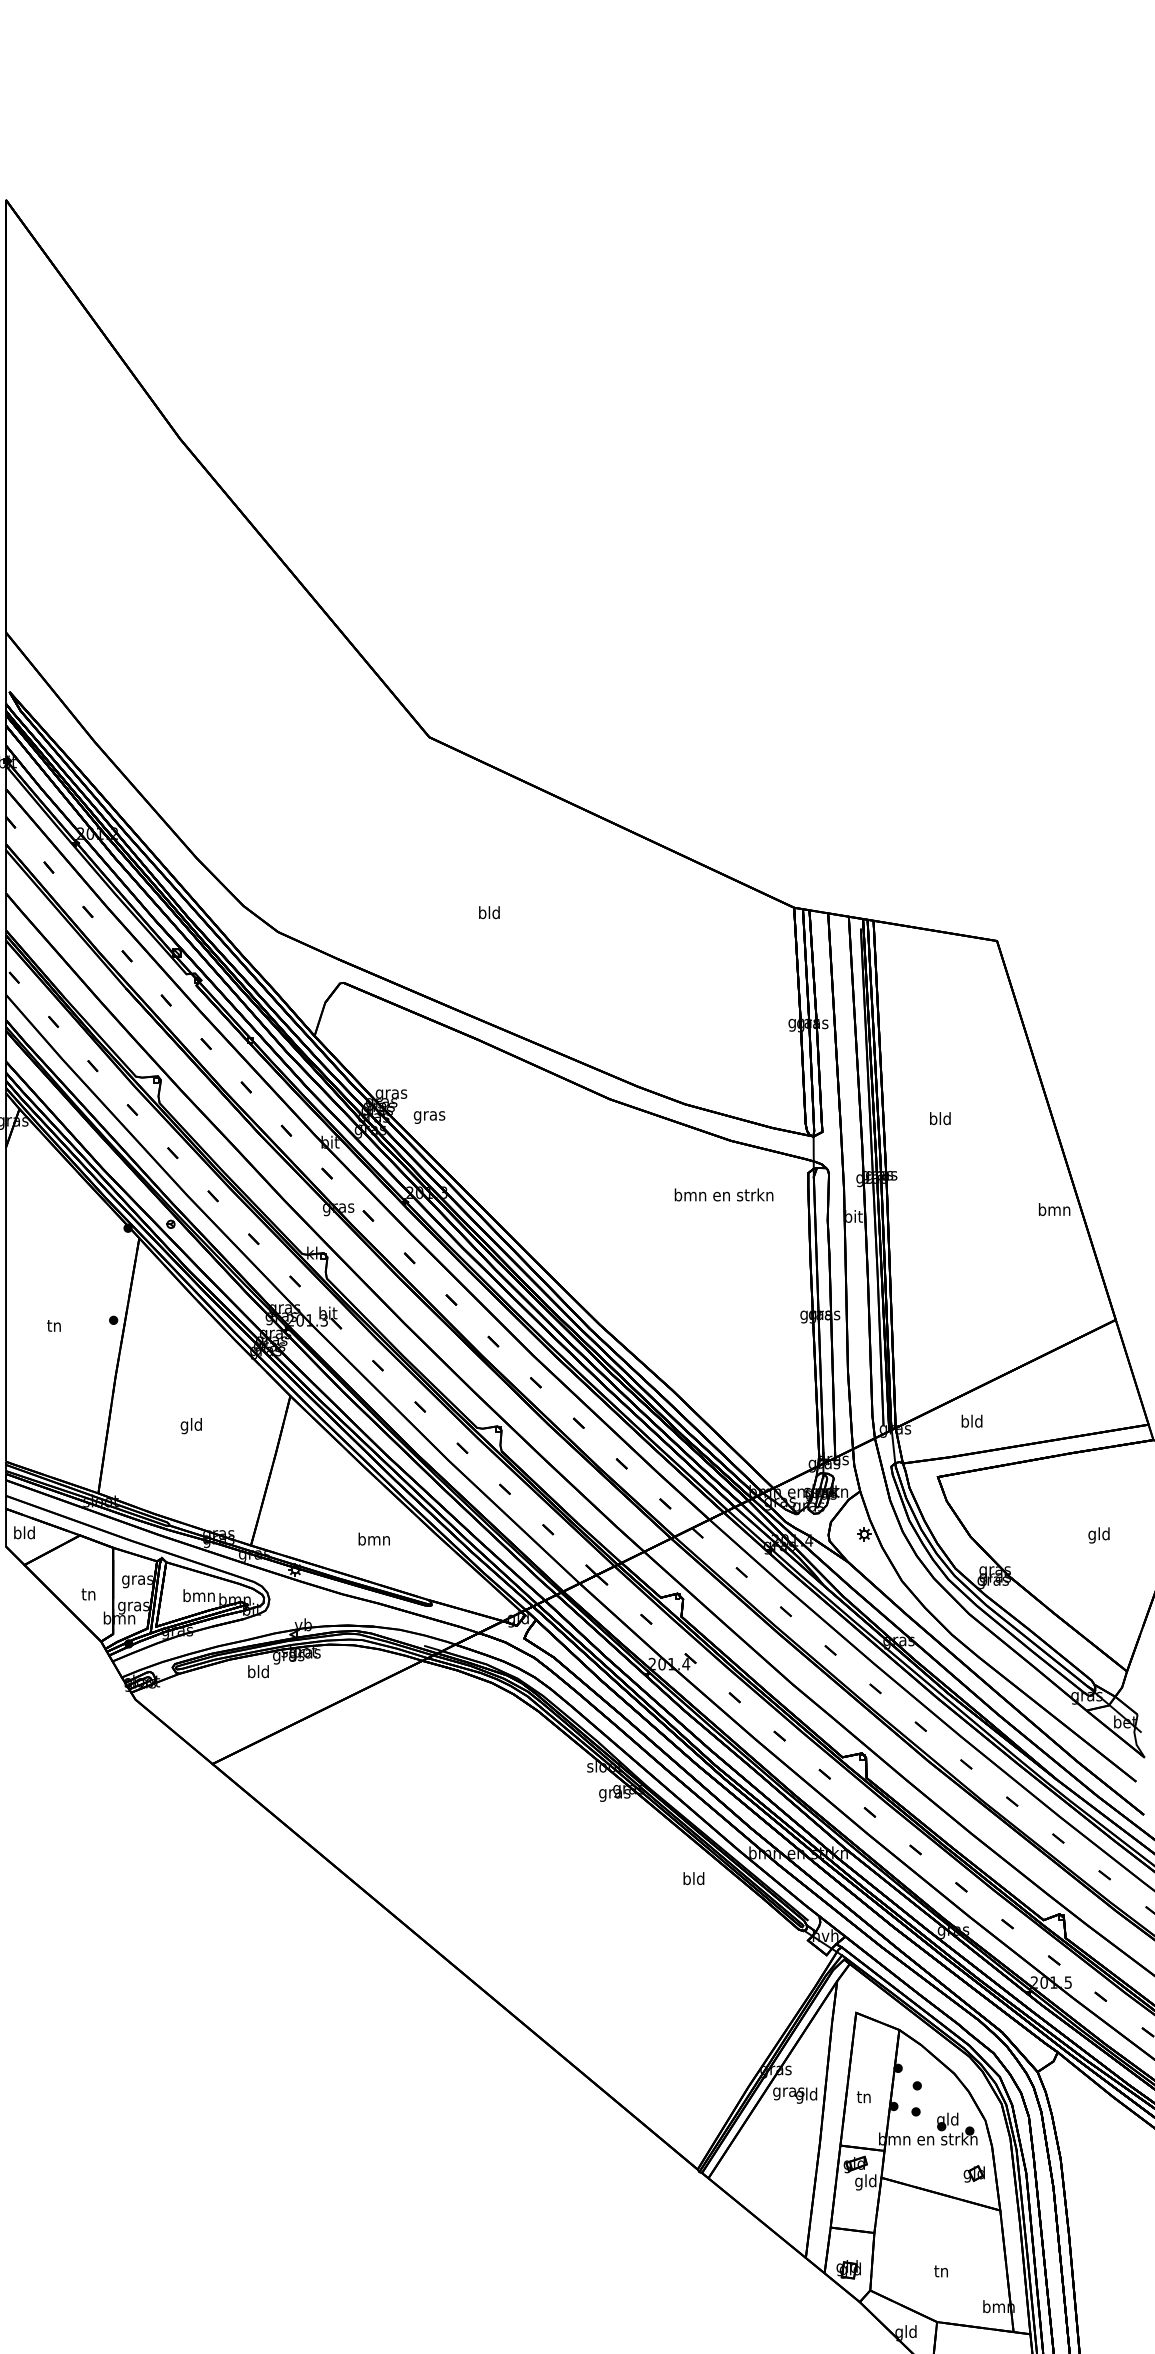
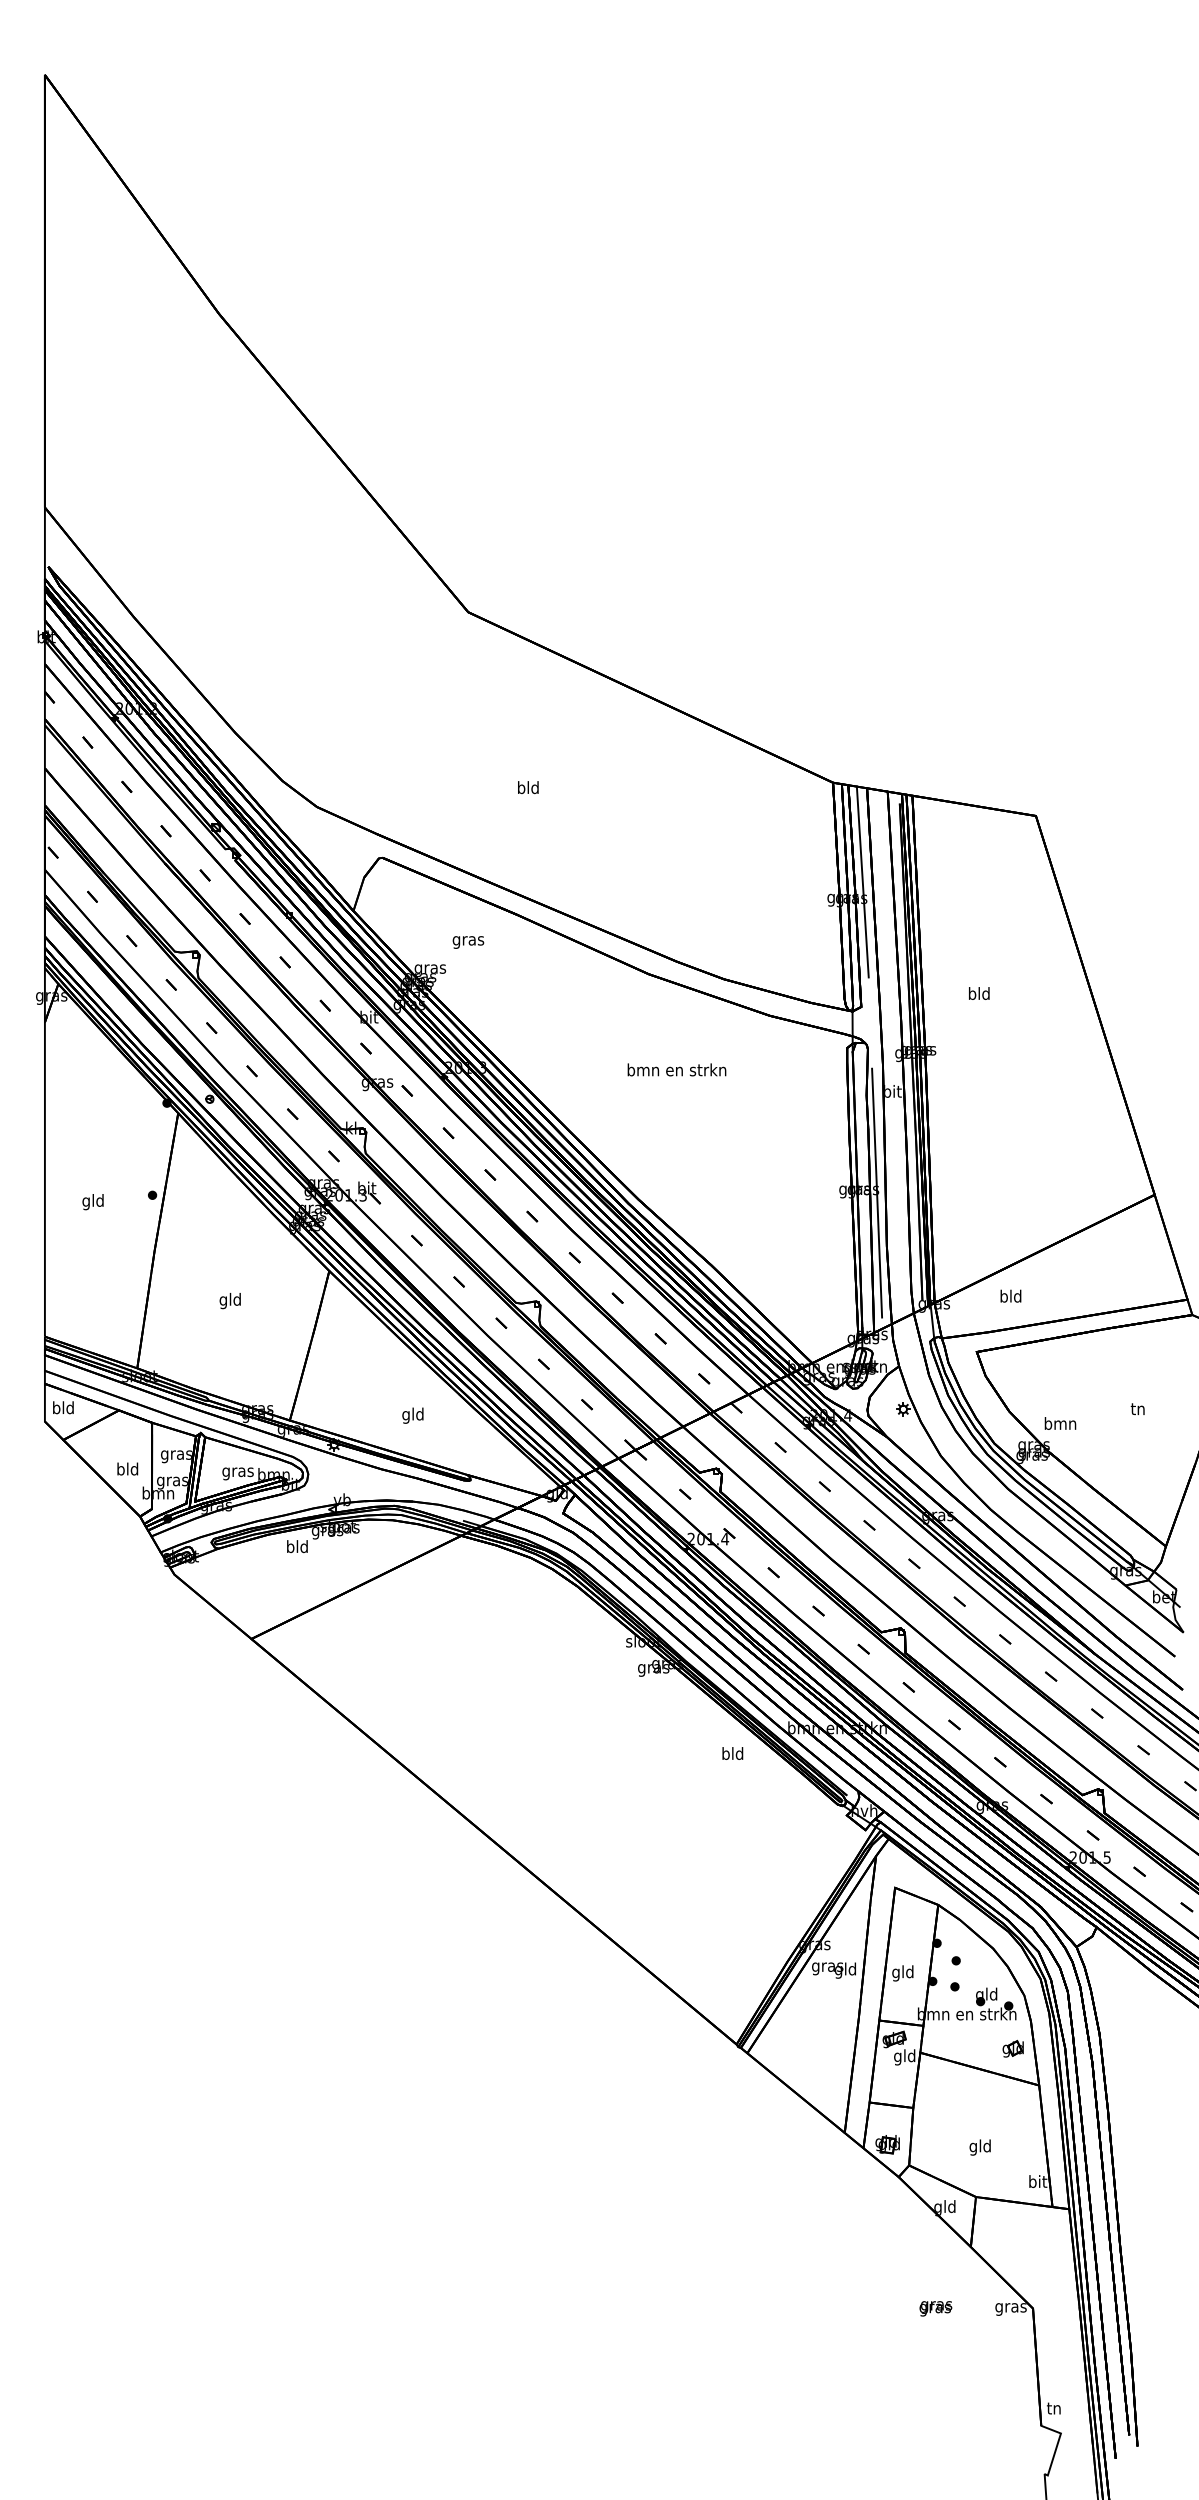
line: (823, 1006) -> (862, 881), added
text: (429, 1117) -> (468, 942), moved
text: (723, 1194) -> (676, 1069), moved
text: (1054, 1209) -> (1060, 1423), moved
line: (838, 1317) -> (877, 1192), added
text: (53, 1327) -> (92, 1202), tn -> gld
text: (1098, 1535) -> (1137, 1410), gld -> tn
text: (373, 1540) -> (412, 1415), bmn -> gld
text: (88, 1593) -> (127, 1468), tn -> bld
text: (198, 1597) -> (237, 1472), bmn -> gras
text: (863, 2098) -> (902, 1973), tn -> gld
text: (940, 2272) -> (979, 2147), tn -> gld
text: (998, 2306) -> (1037, 2181), bmn -> bit

